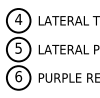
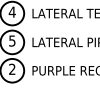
text: (18, 75) -> (12, 68), 6 -> 2

